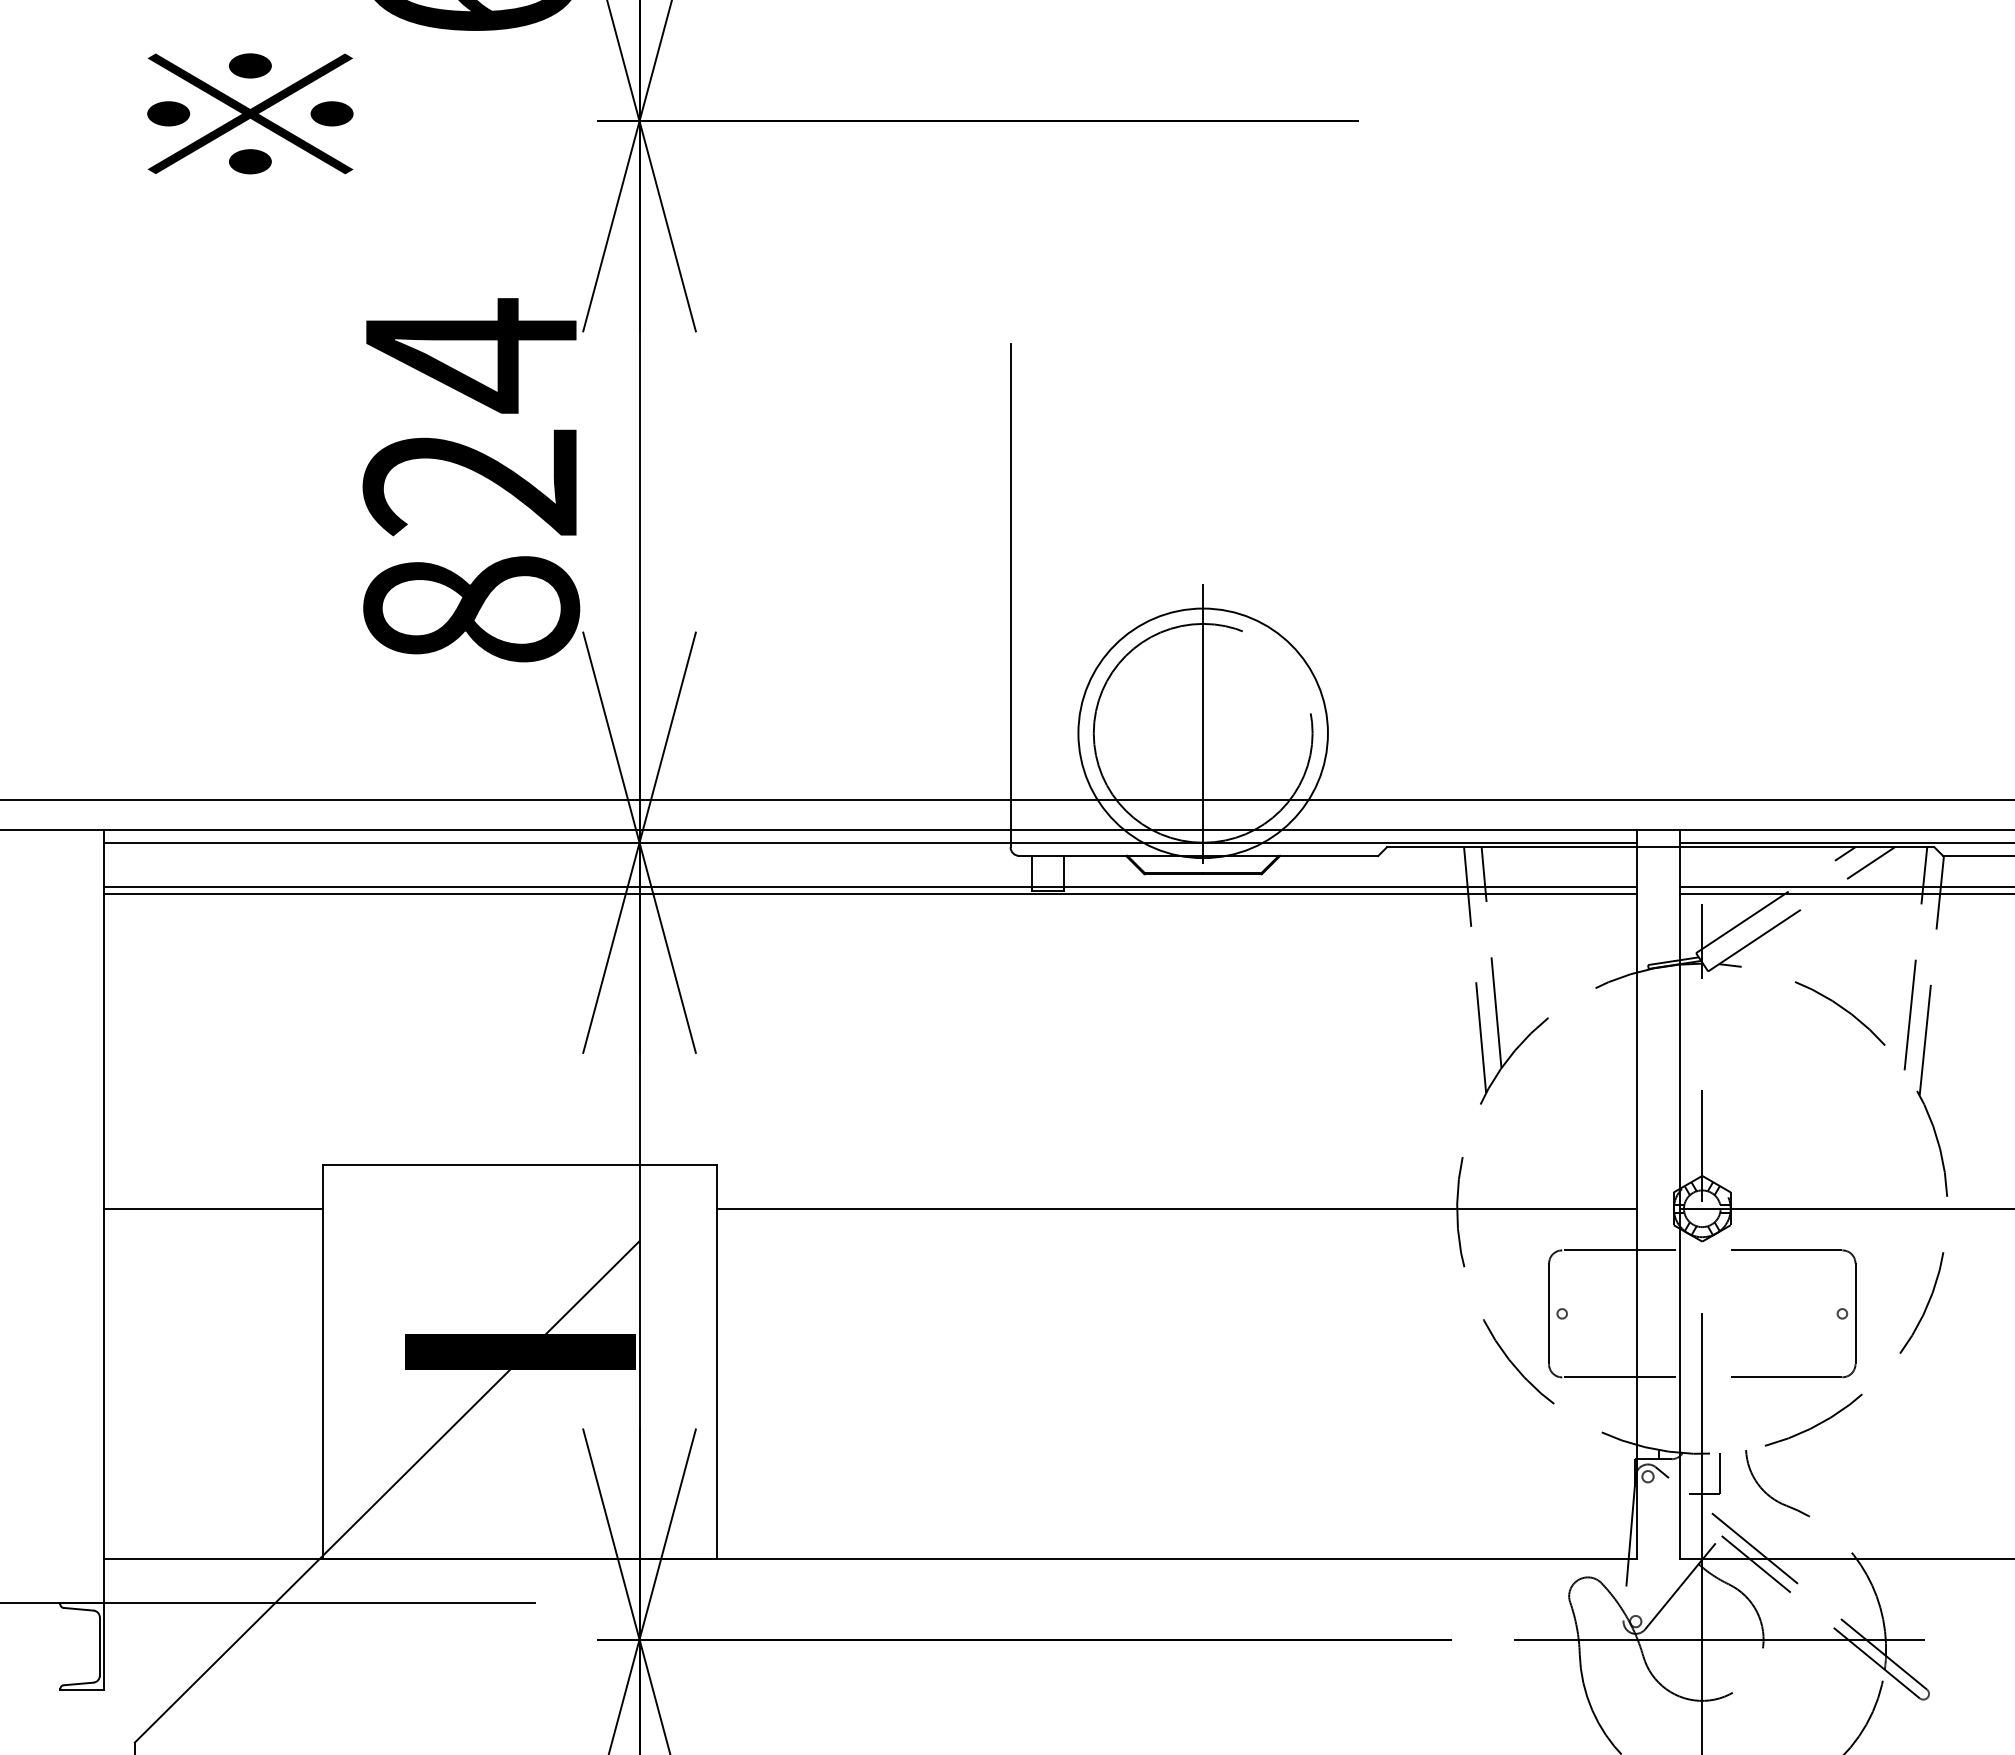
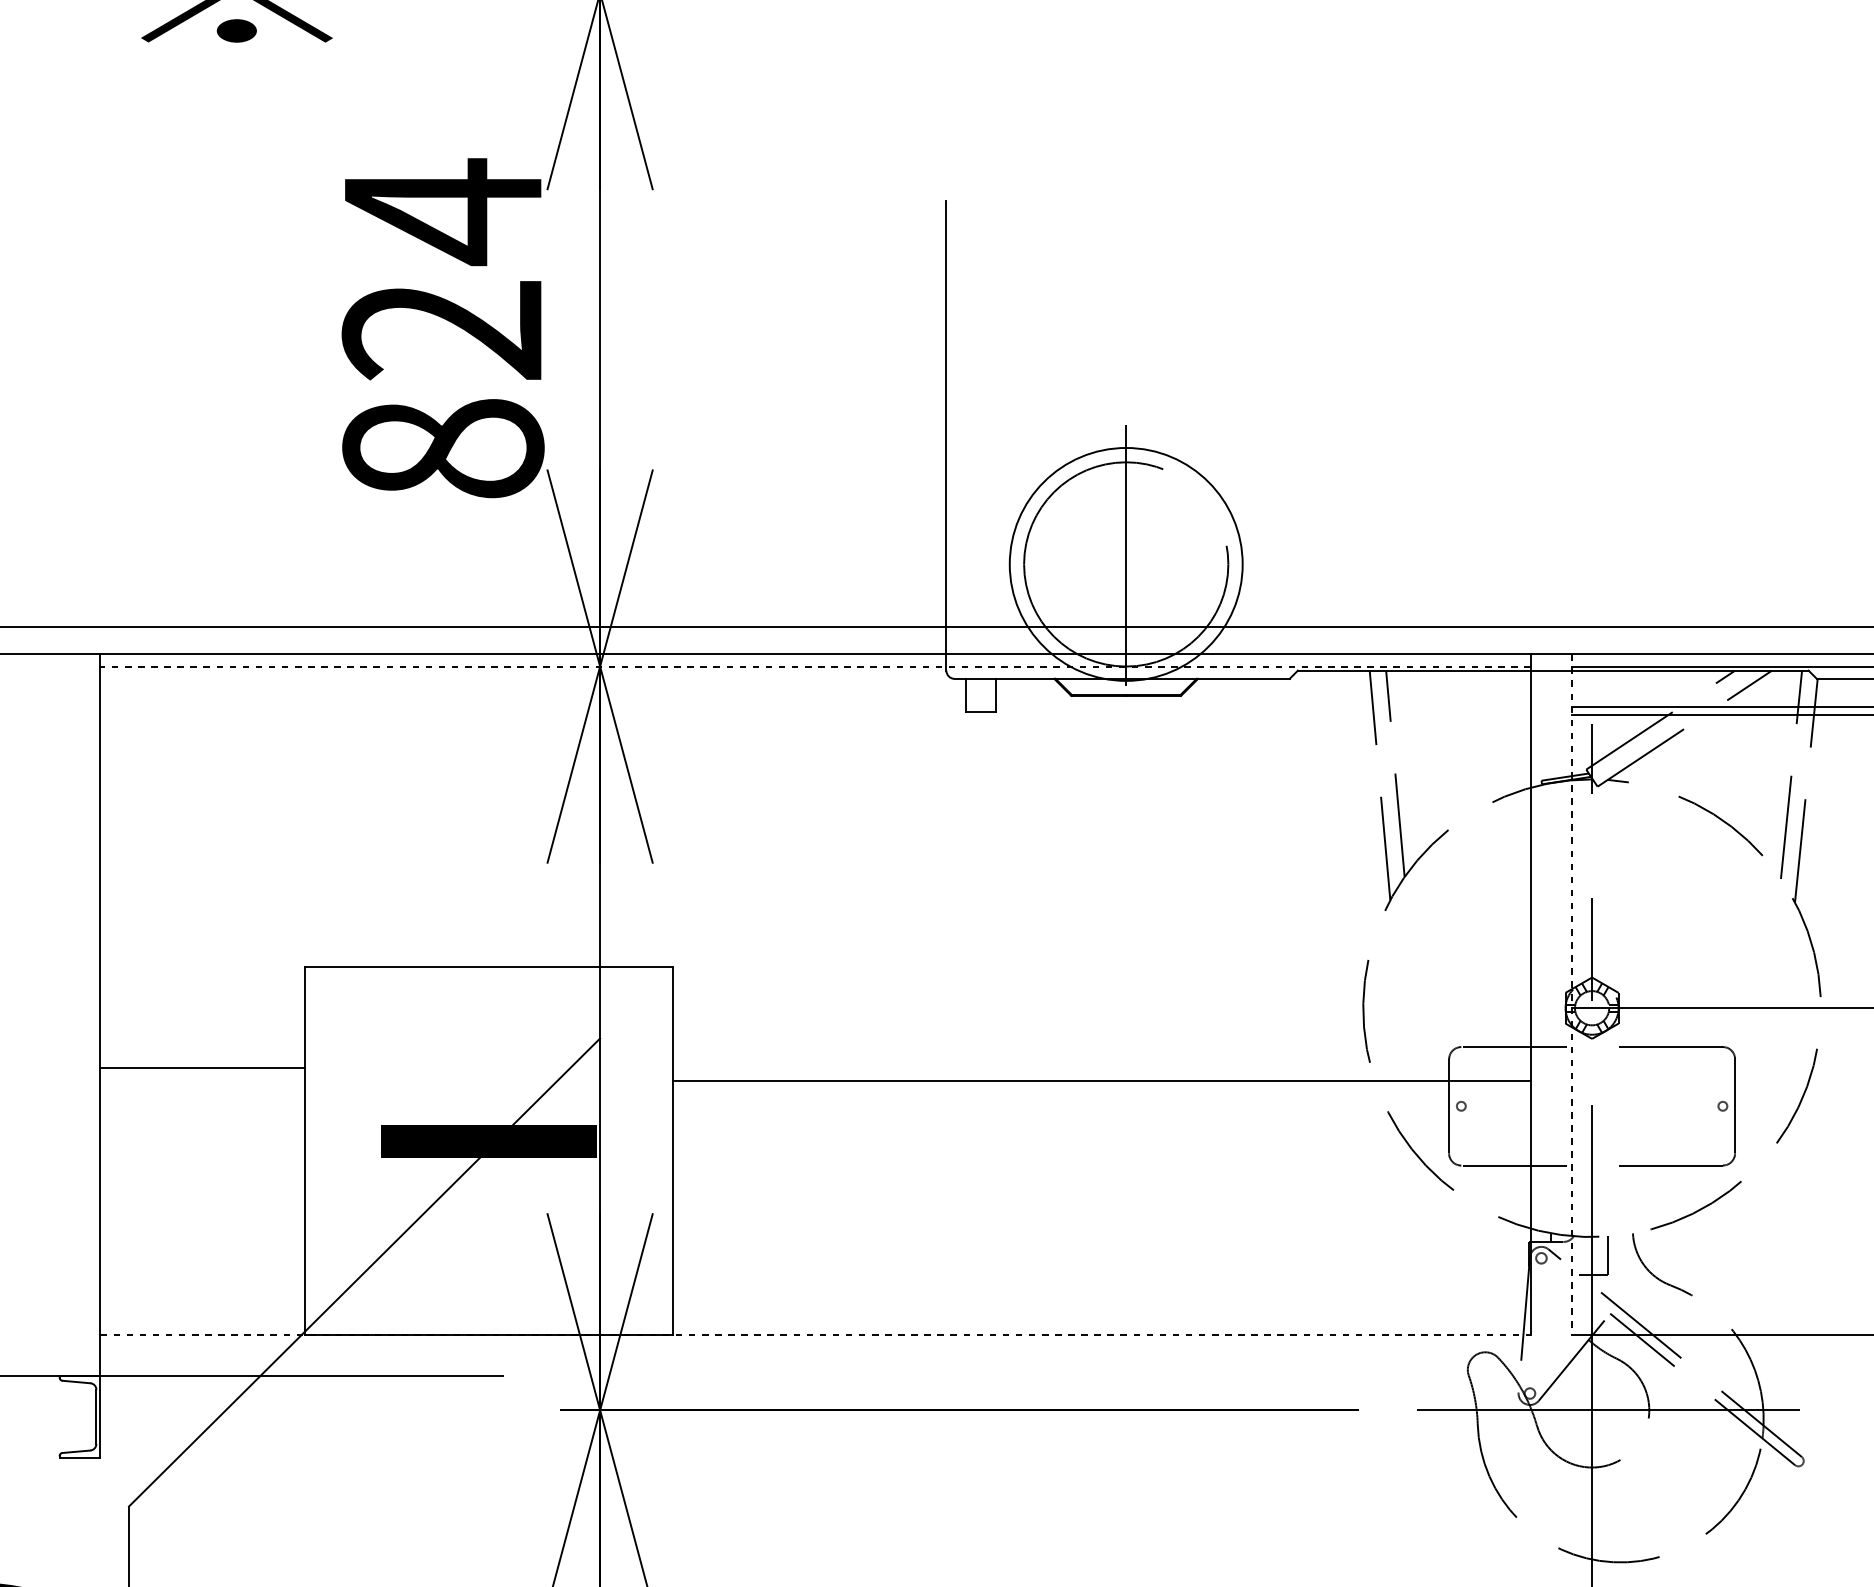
line: (869, 842) -> (814, 666), solid -> dashed
line: (870, 886) -> (815, 707), removed
line: (870, 894) -> (815, 714), removed
line: (1680, 1194) -> (1571, 994), solid -> dashed
line: (213, 1208) -> (202, 1067), moved
line: (1176, 1208) -> (1101, 1080), moved
line: (870, 1559) -> (815, 1335), solid -> dashed

